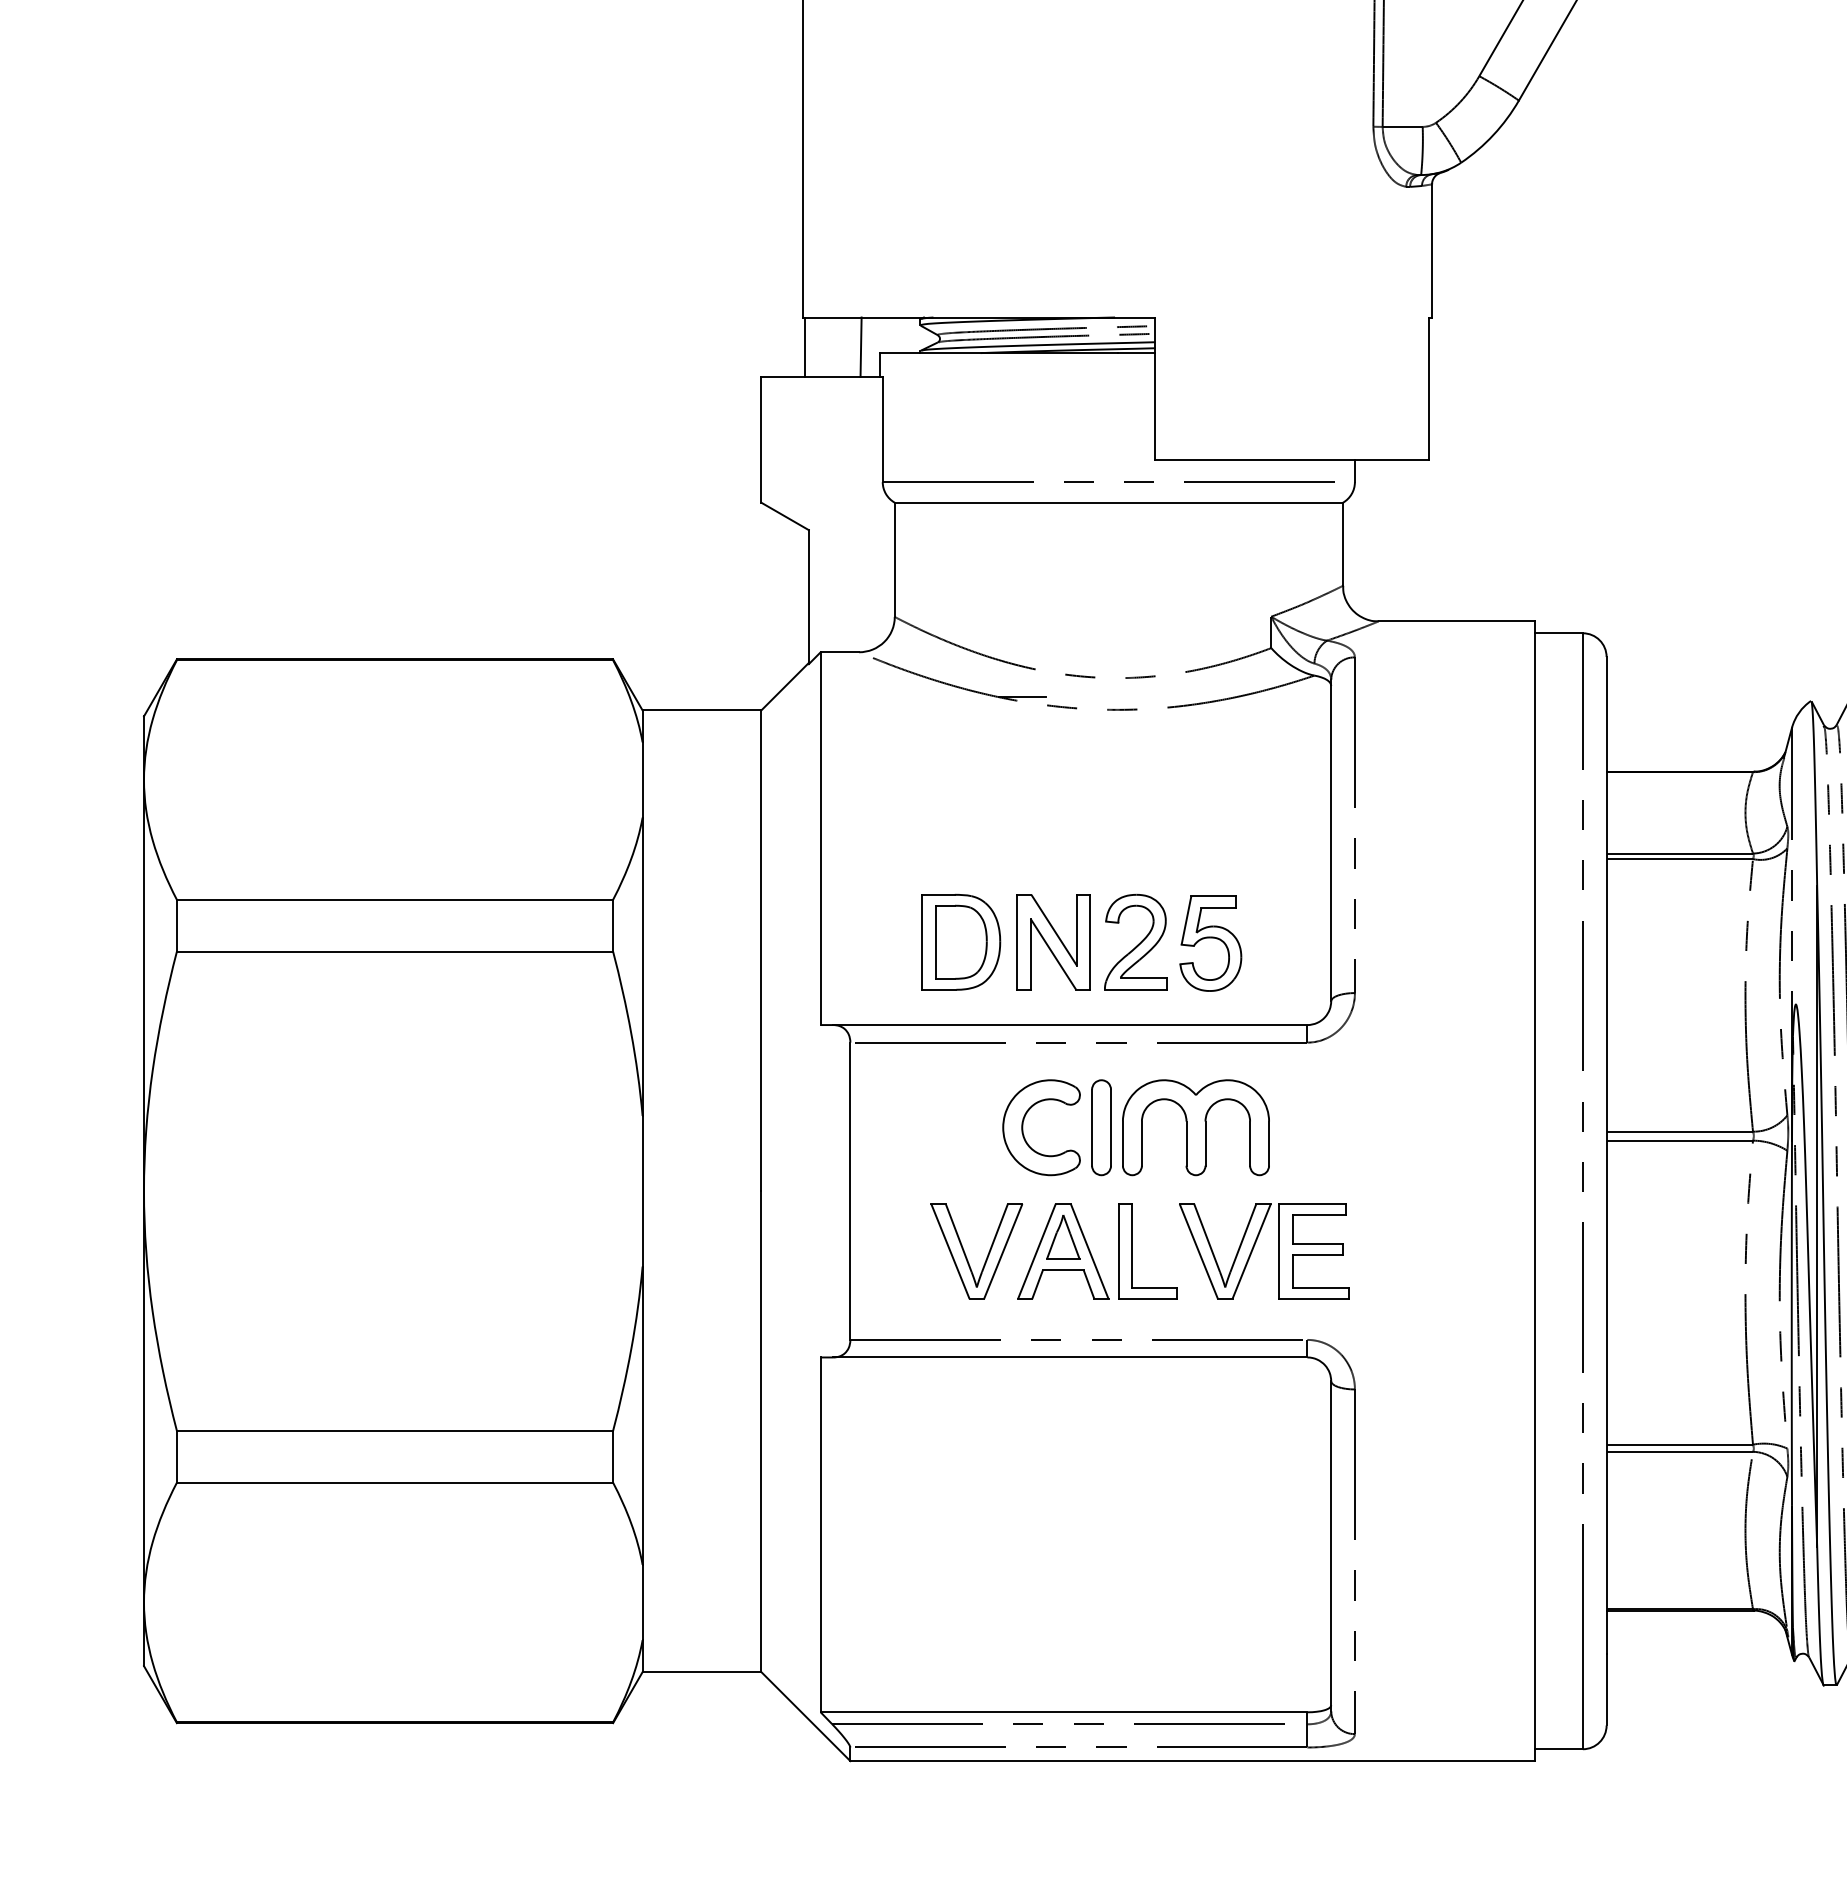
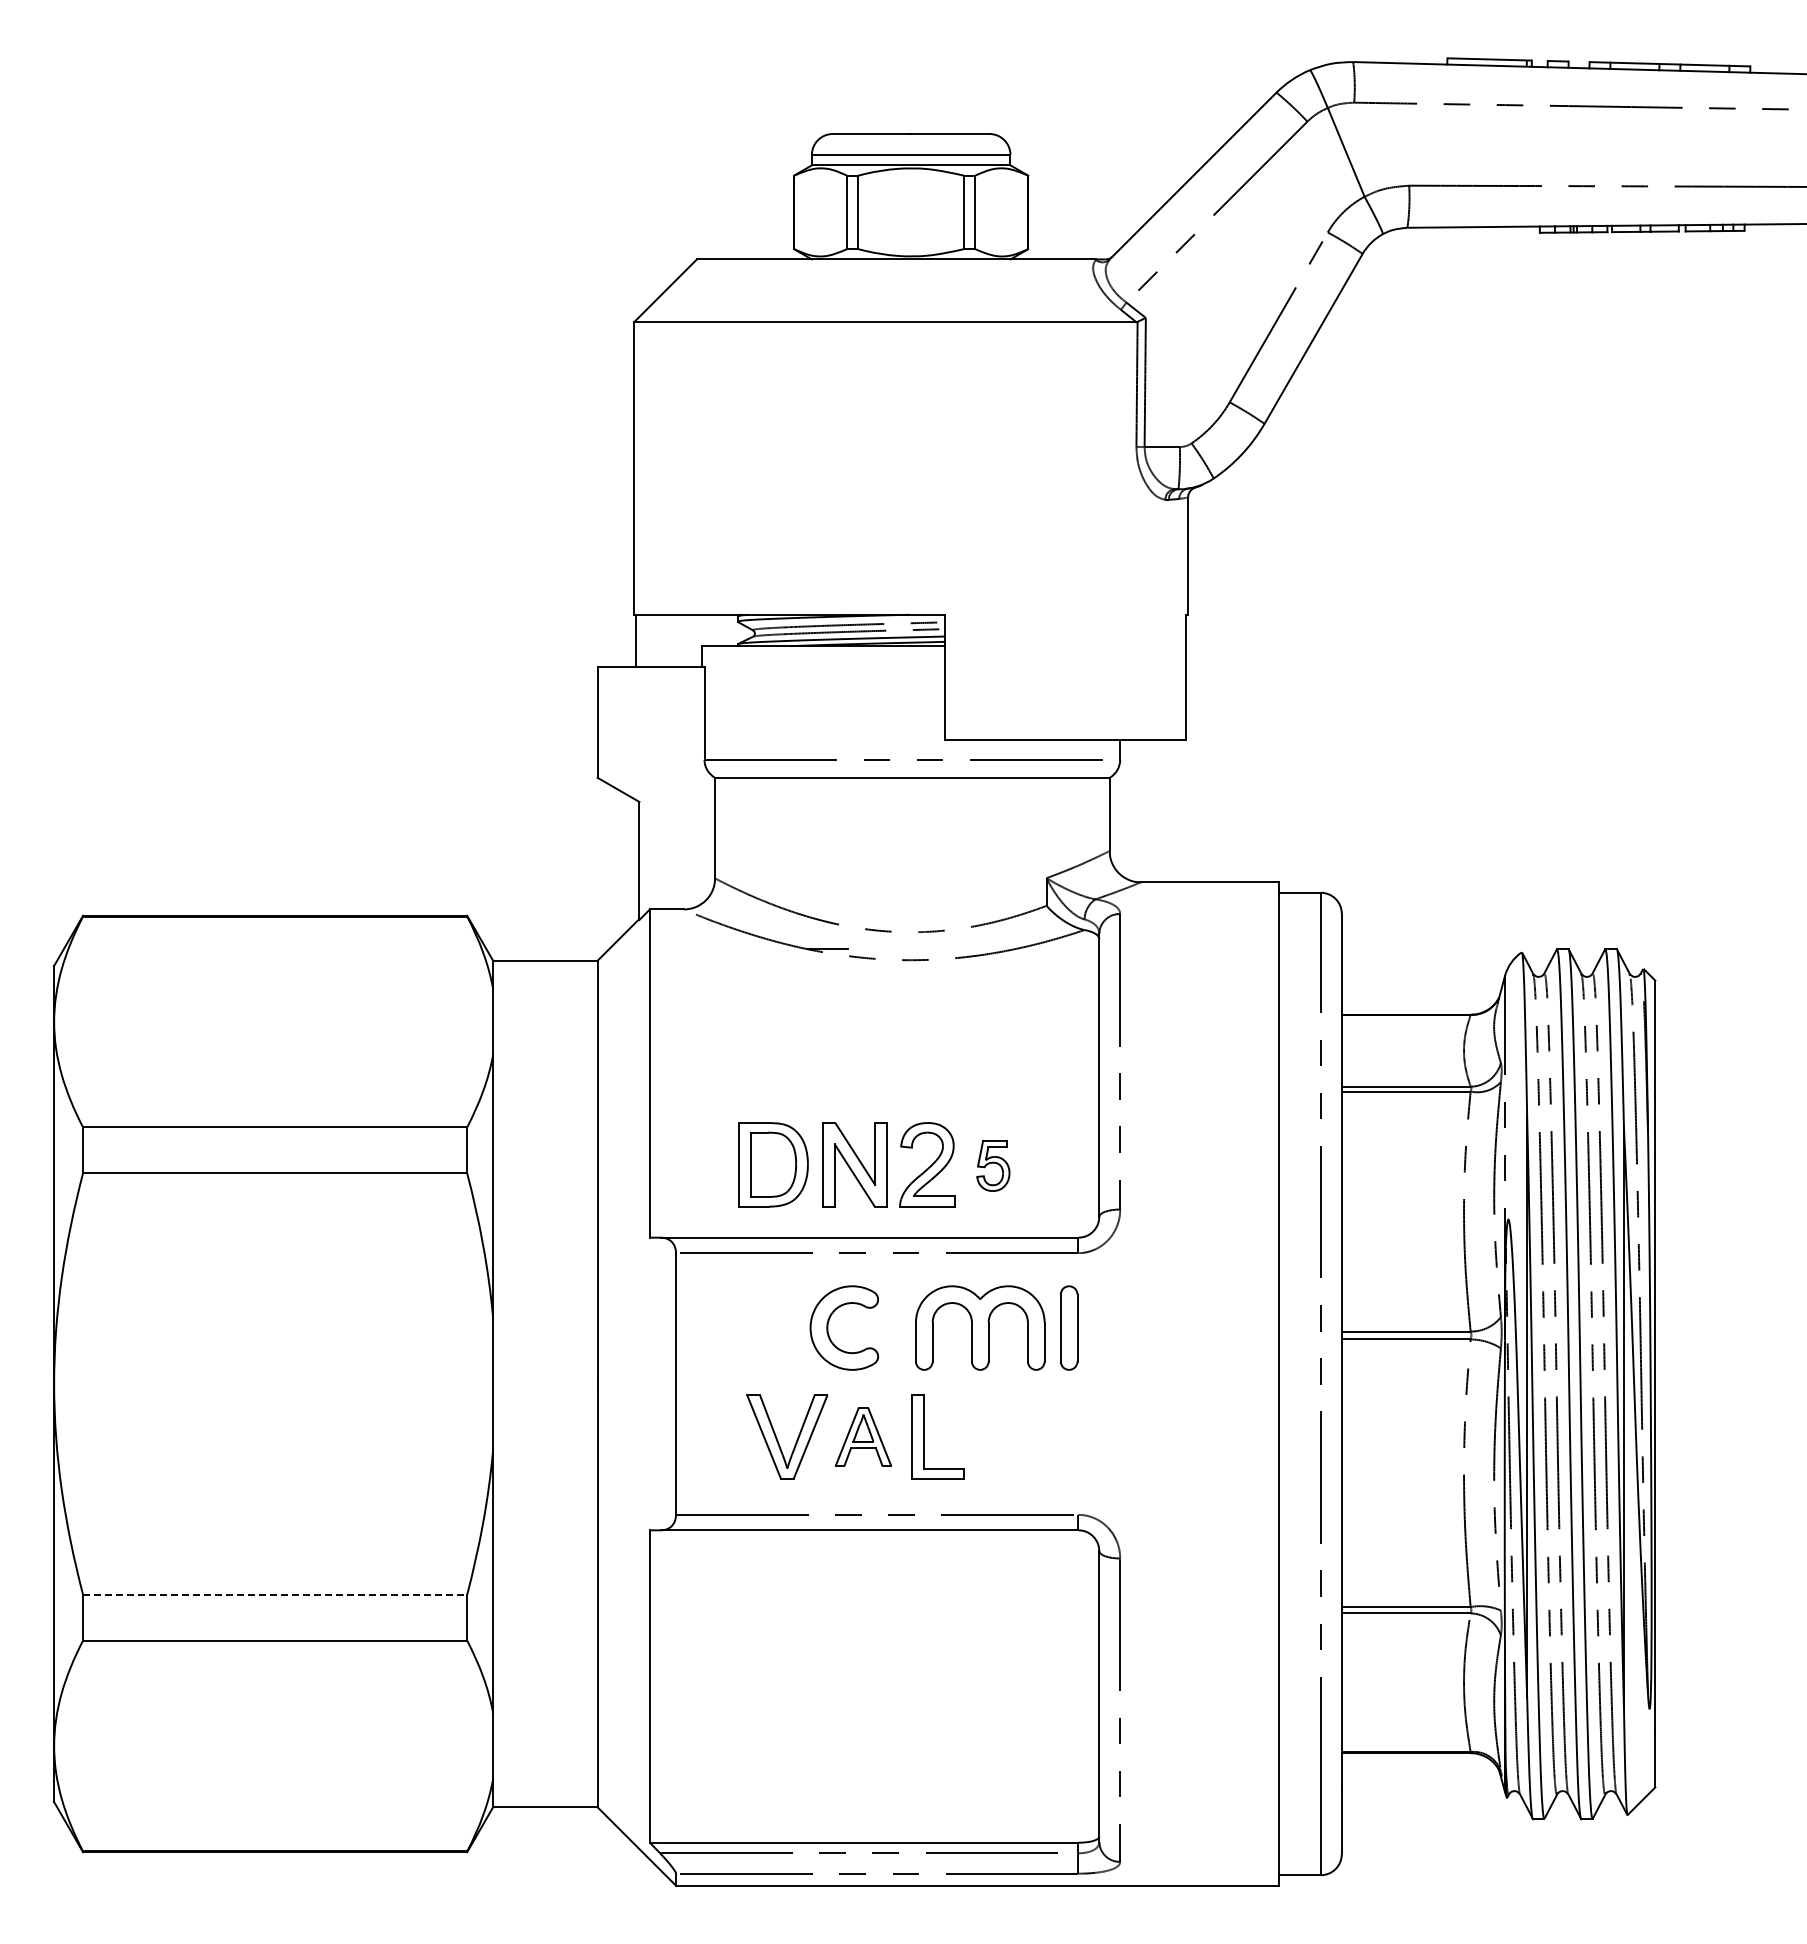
line: (860, 346) -> (684, 640), removed
part: (1211, 943) -> (993, 1165), size x0.6
part: (1101, 1127) -> (1069, 1327), moved
part: (1255, 1246) -> (1032, 1432), removed
part: (1063, 1250) -> (863, 1436), size x0.7
line: (395, 1430) -> (275, 1594), solid -> dashed

